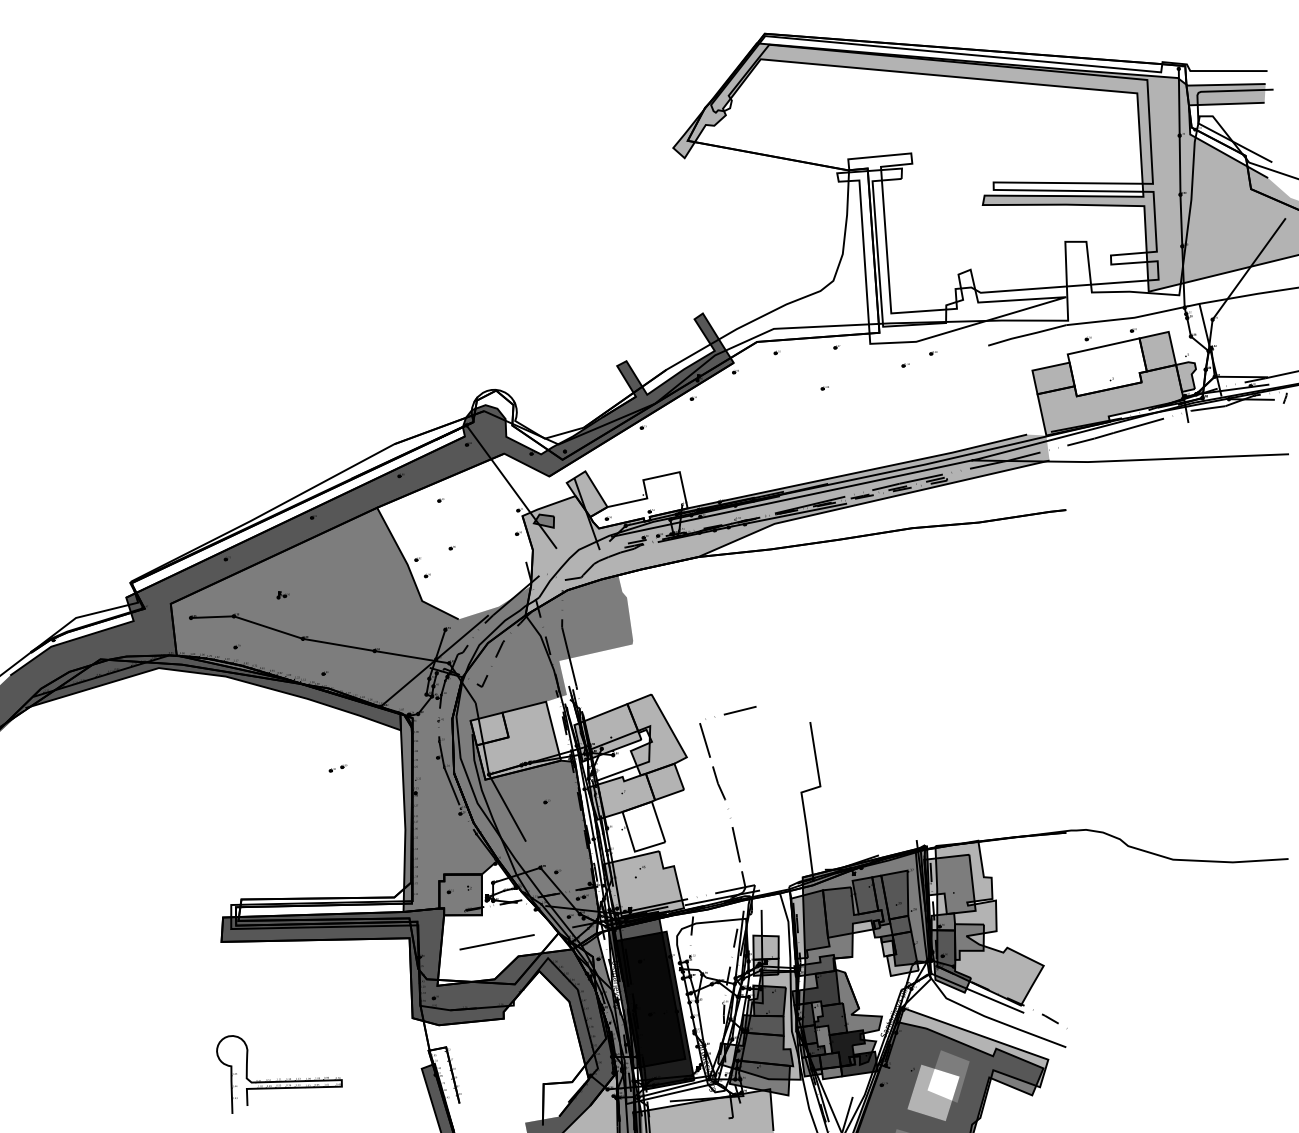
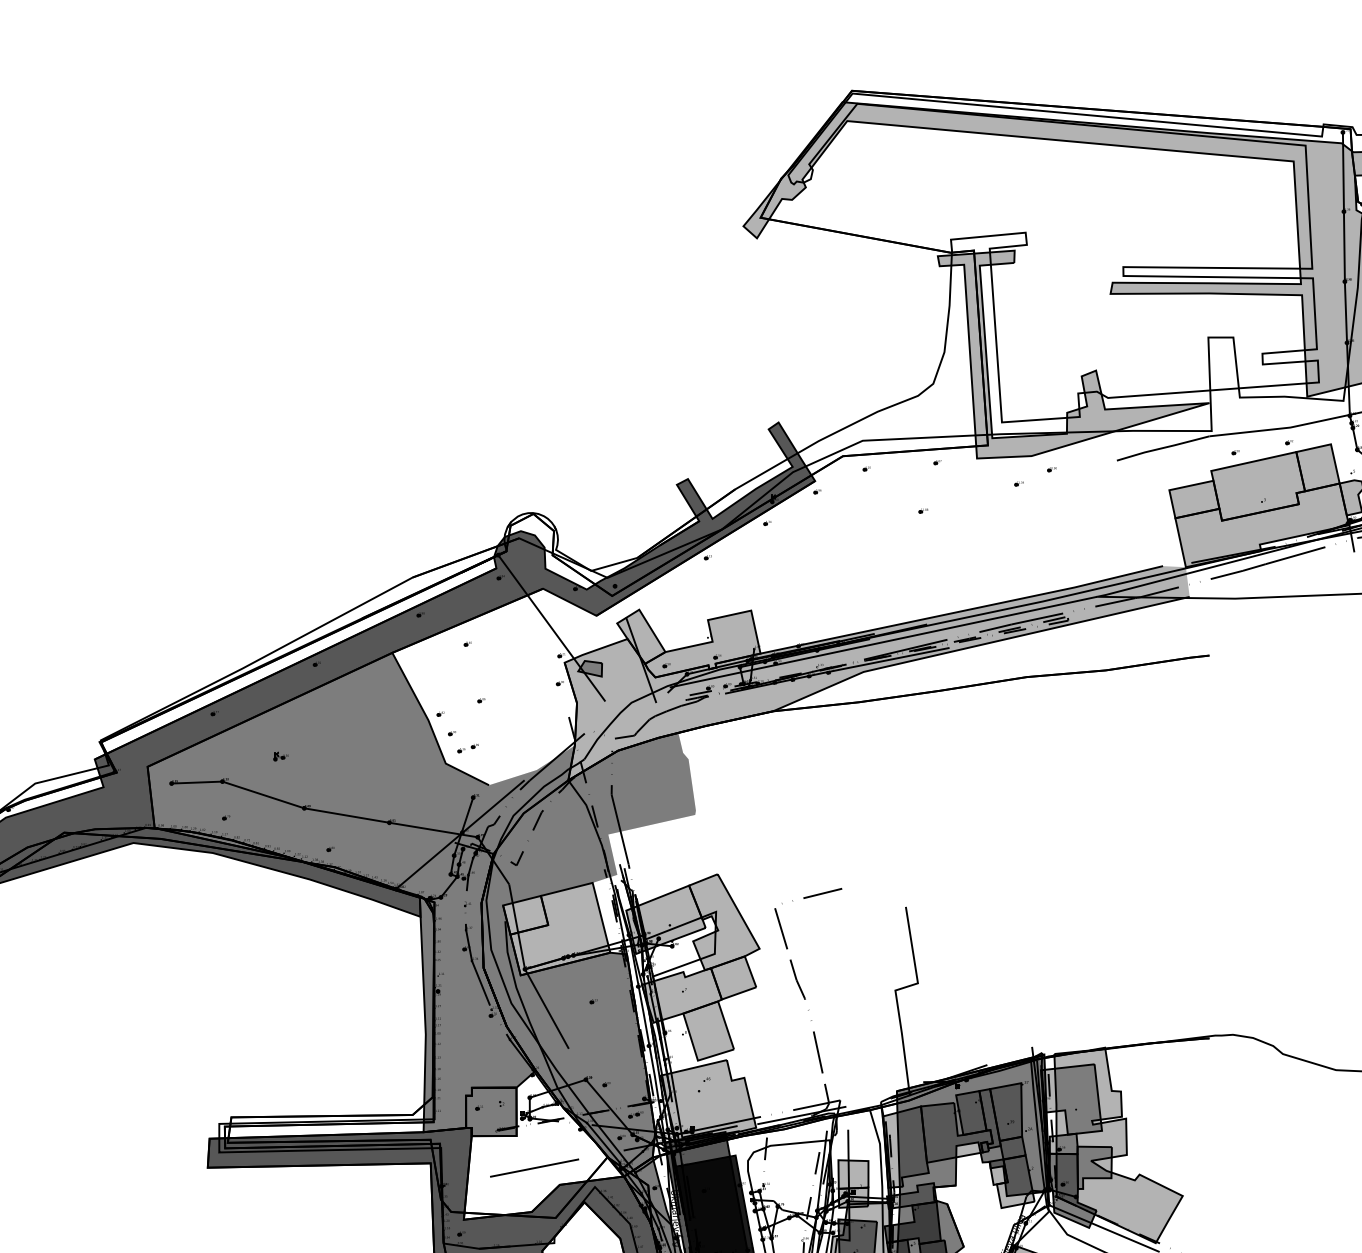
fill: (951, 255) -> (1073, 353), added
fill: (1106, 367) -> (1257, 486), added
fill: (638, 500) -> (702, 644), added
part: (337, 768) -> (467, 748), moved
fill: (643, 826) -> (708, 1030), added

